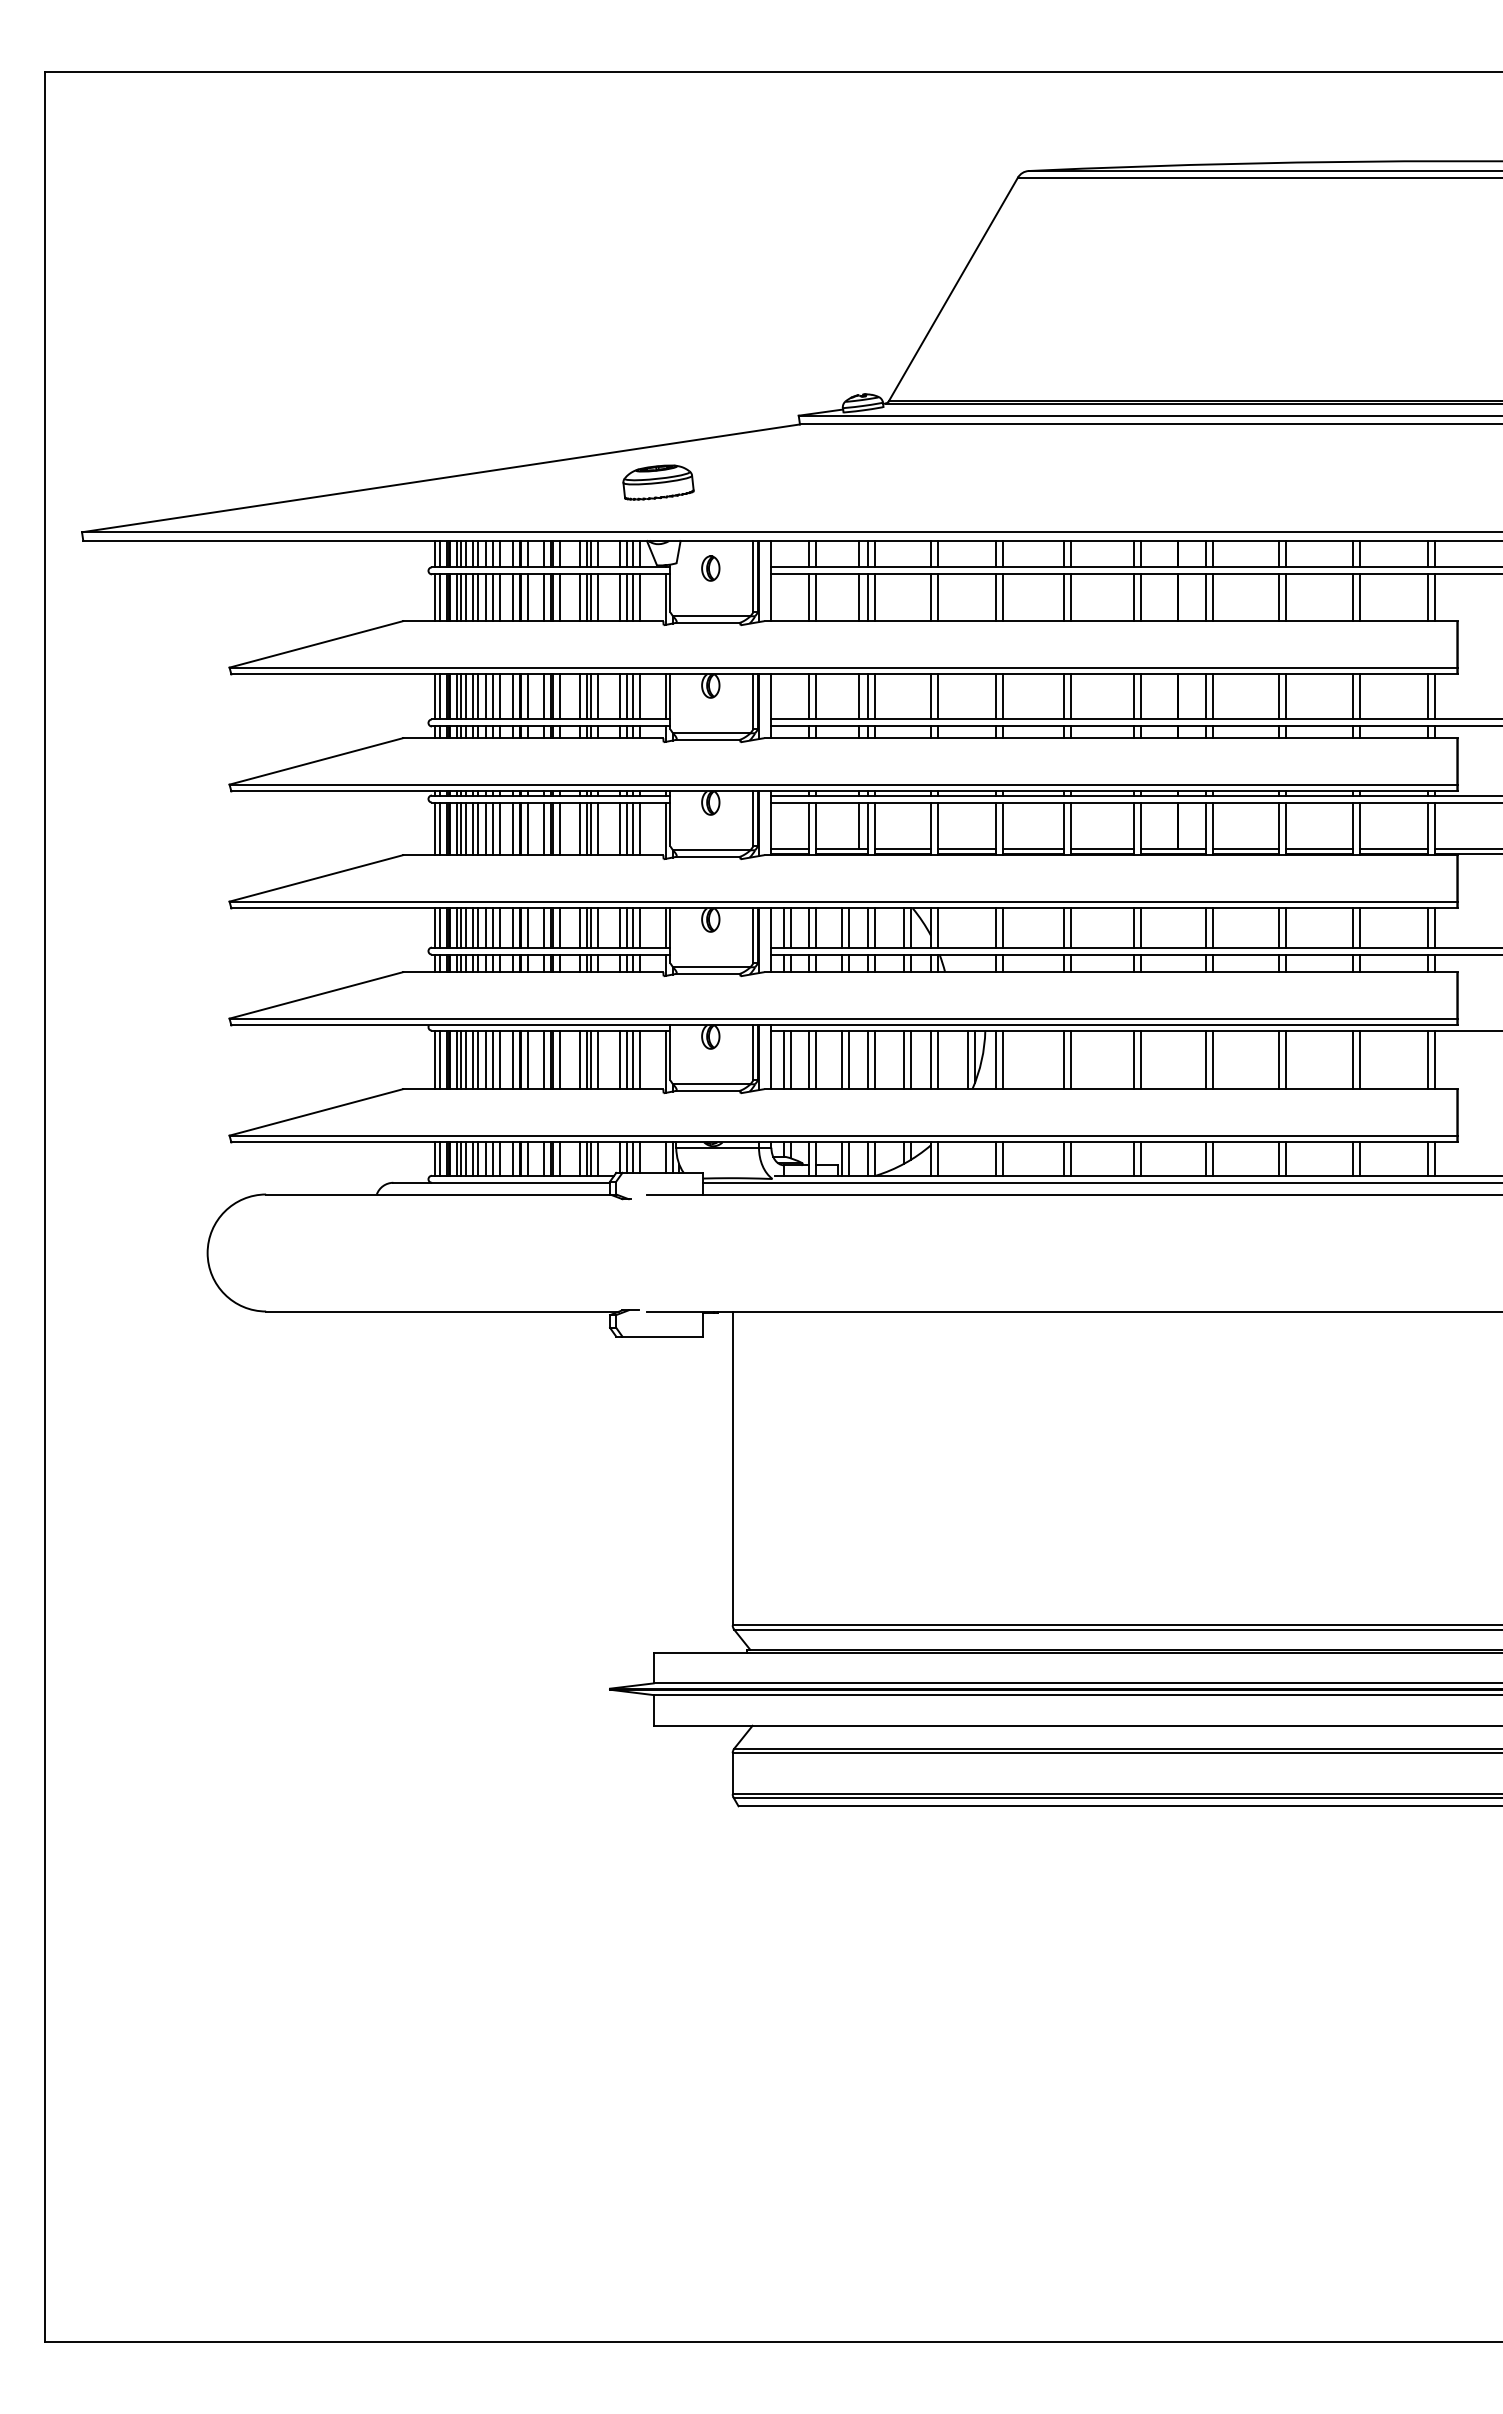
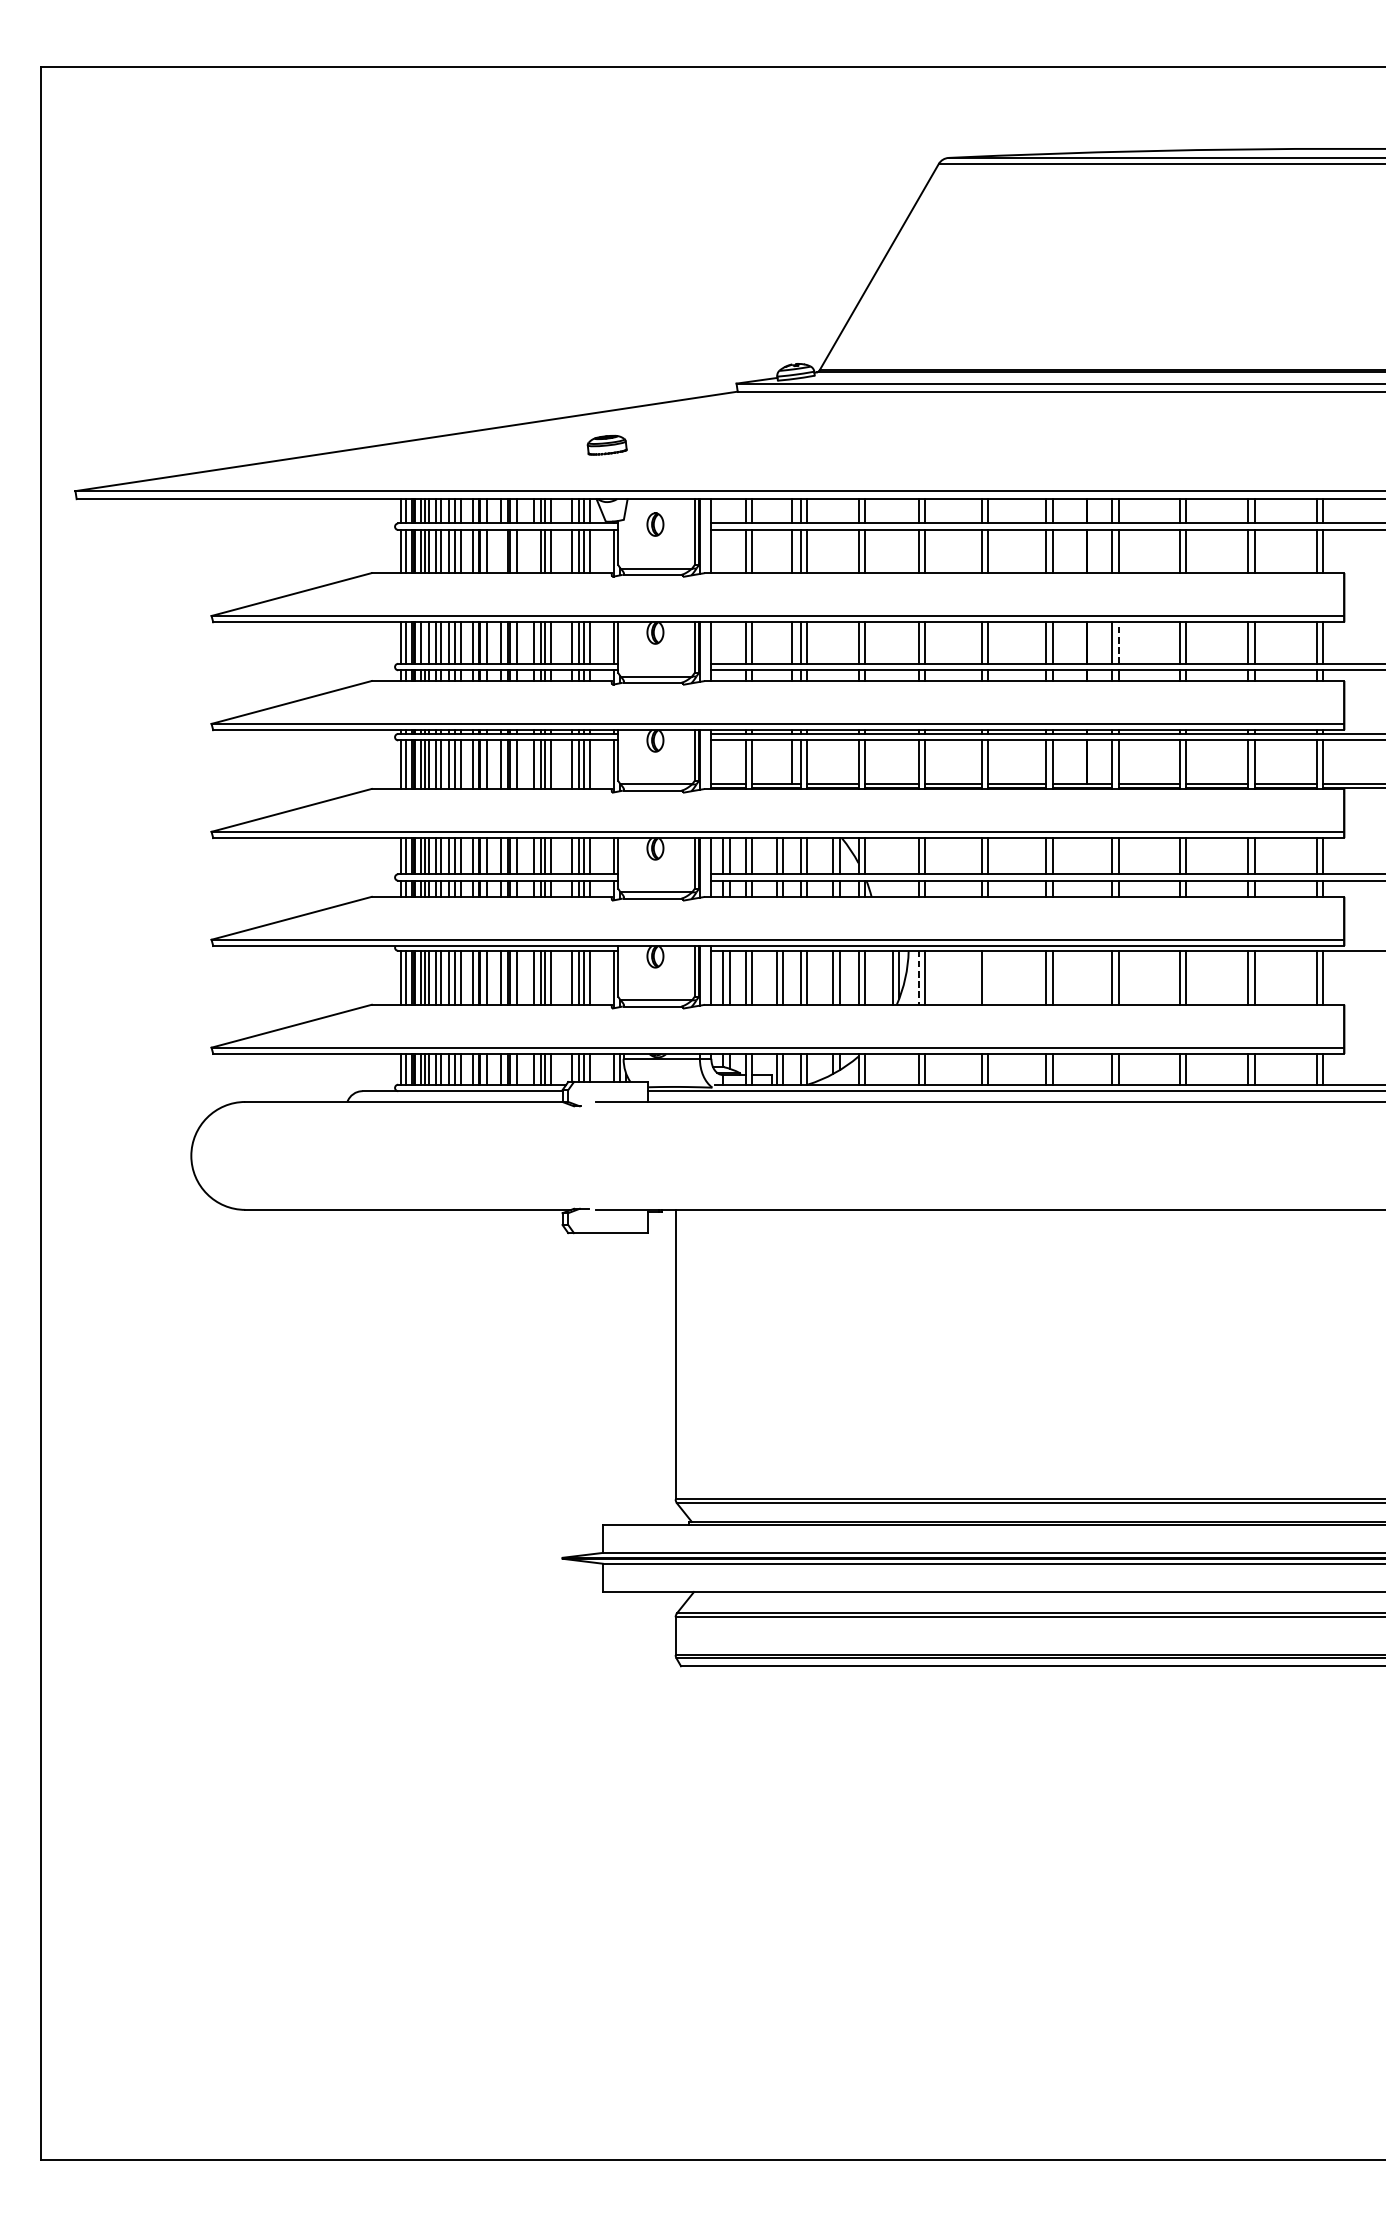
part: (658, 482) -> (607, 445), size x0.6
line: (543, 597) -> (501, 551), removed
line: (579, 597) -> (534, 551), removed
line: (461, 696) -> (425, 642), removed
line: (1213, 696) -> (1119, 642), solid -> dashed
line: (1071, 1059) -> (988, 977), removed
line: (996, 1060) -> (918, 978), solid -> dashed

